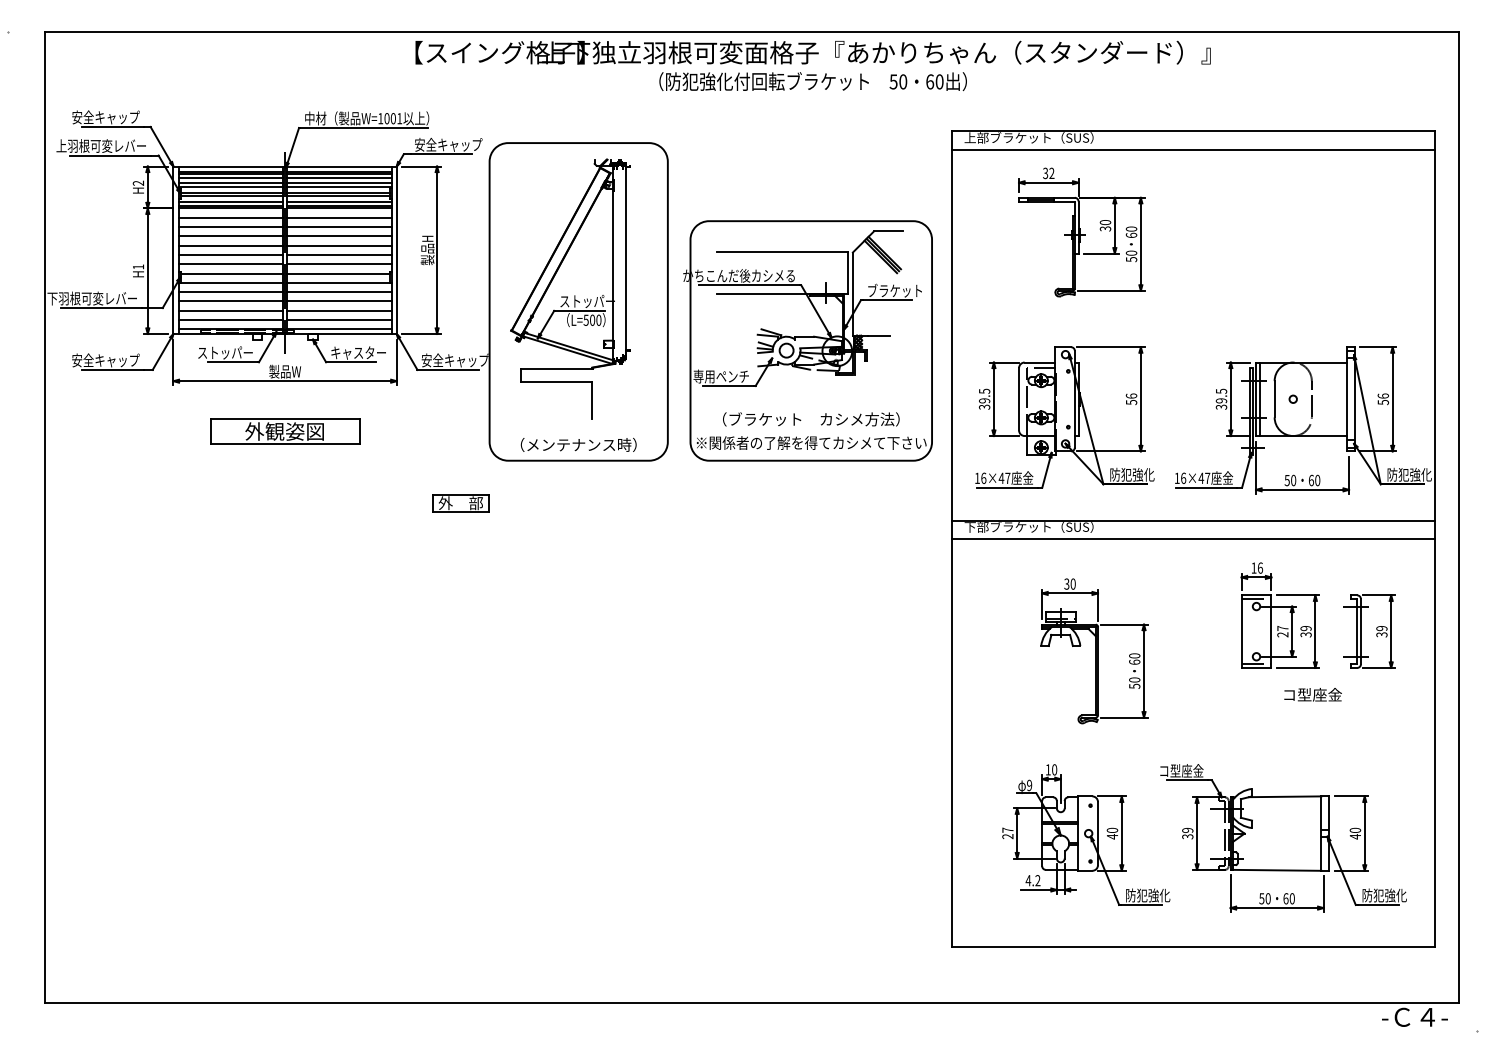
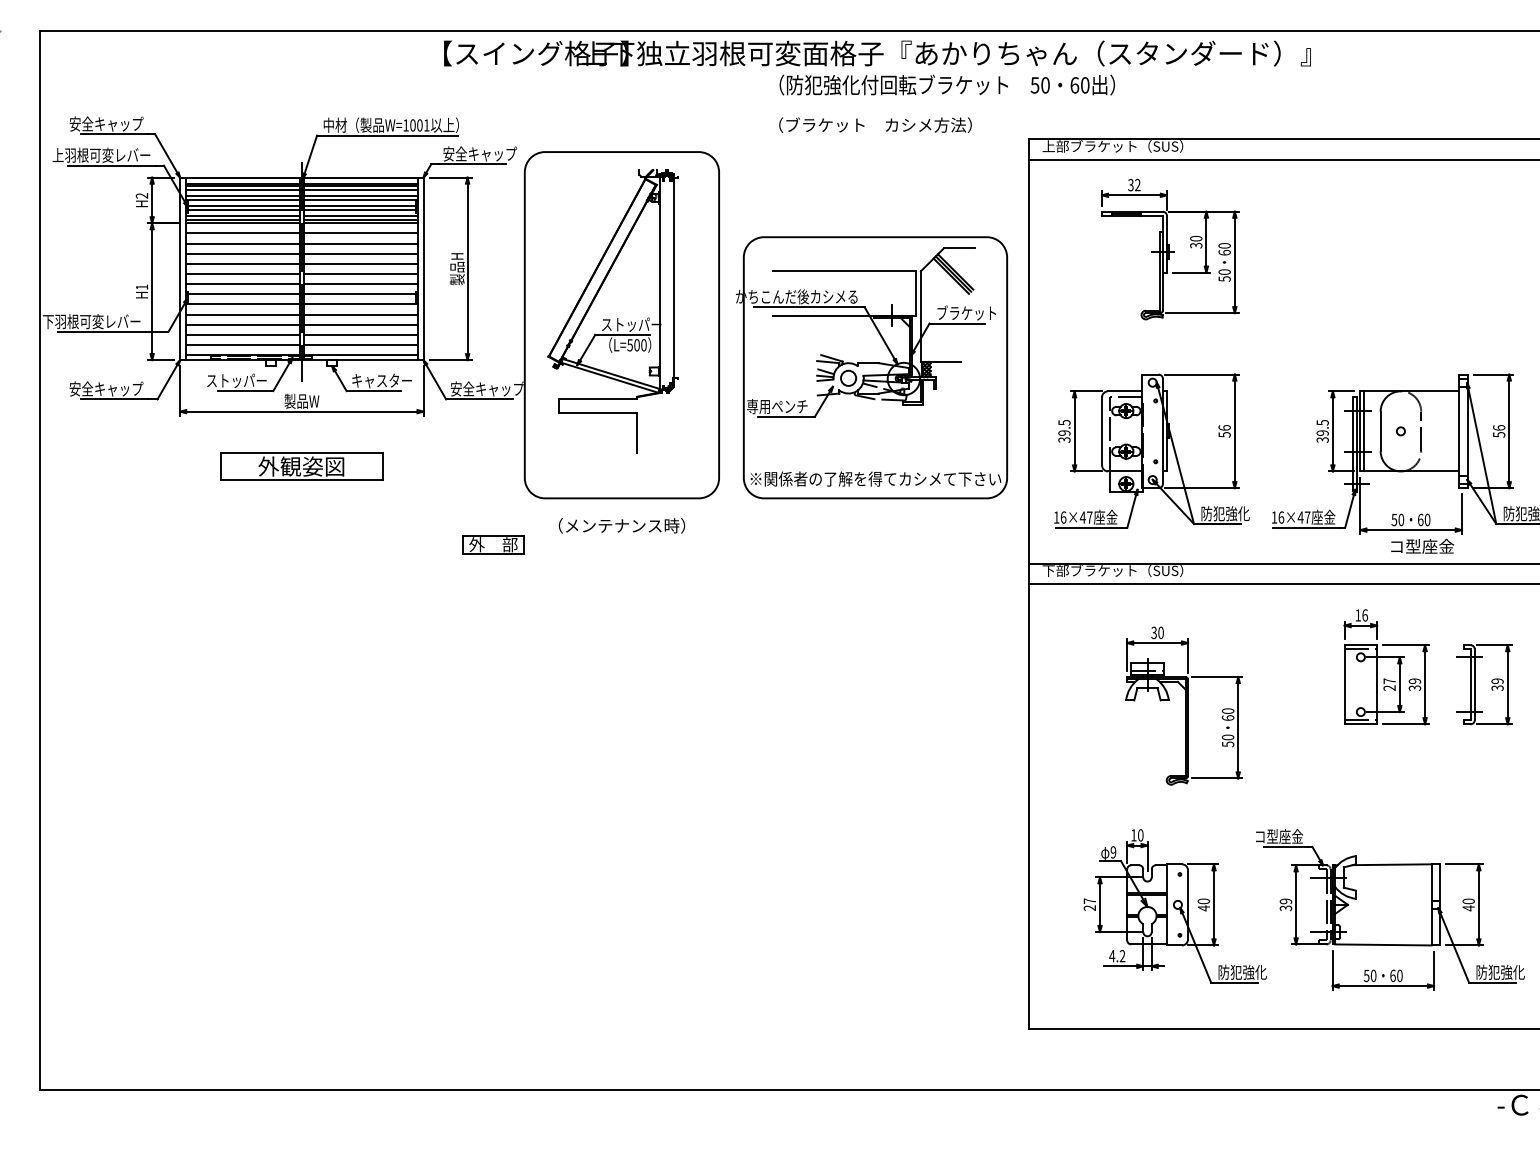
text: (812, 81) -> (946, 84), moved
text: (811, 419) -> (875, 125), moved
text: (578, 444) -> (621, 525), moved
text: (1312, 694) -> (1421, 546), moved

